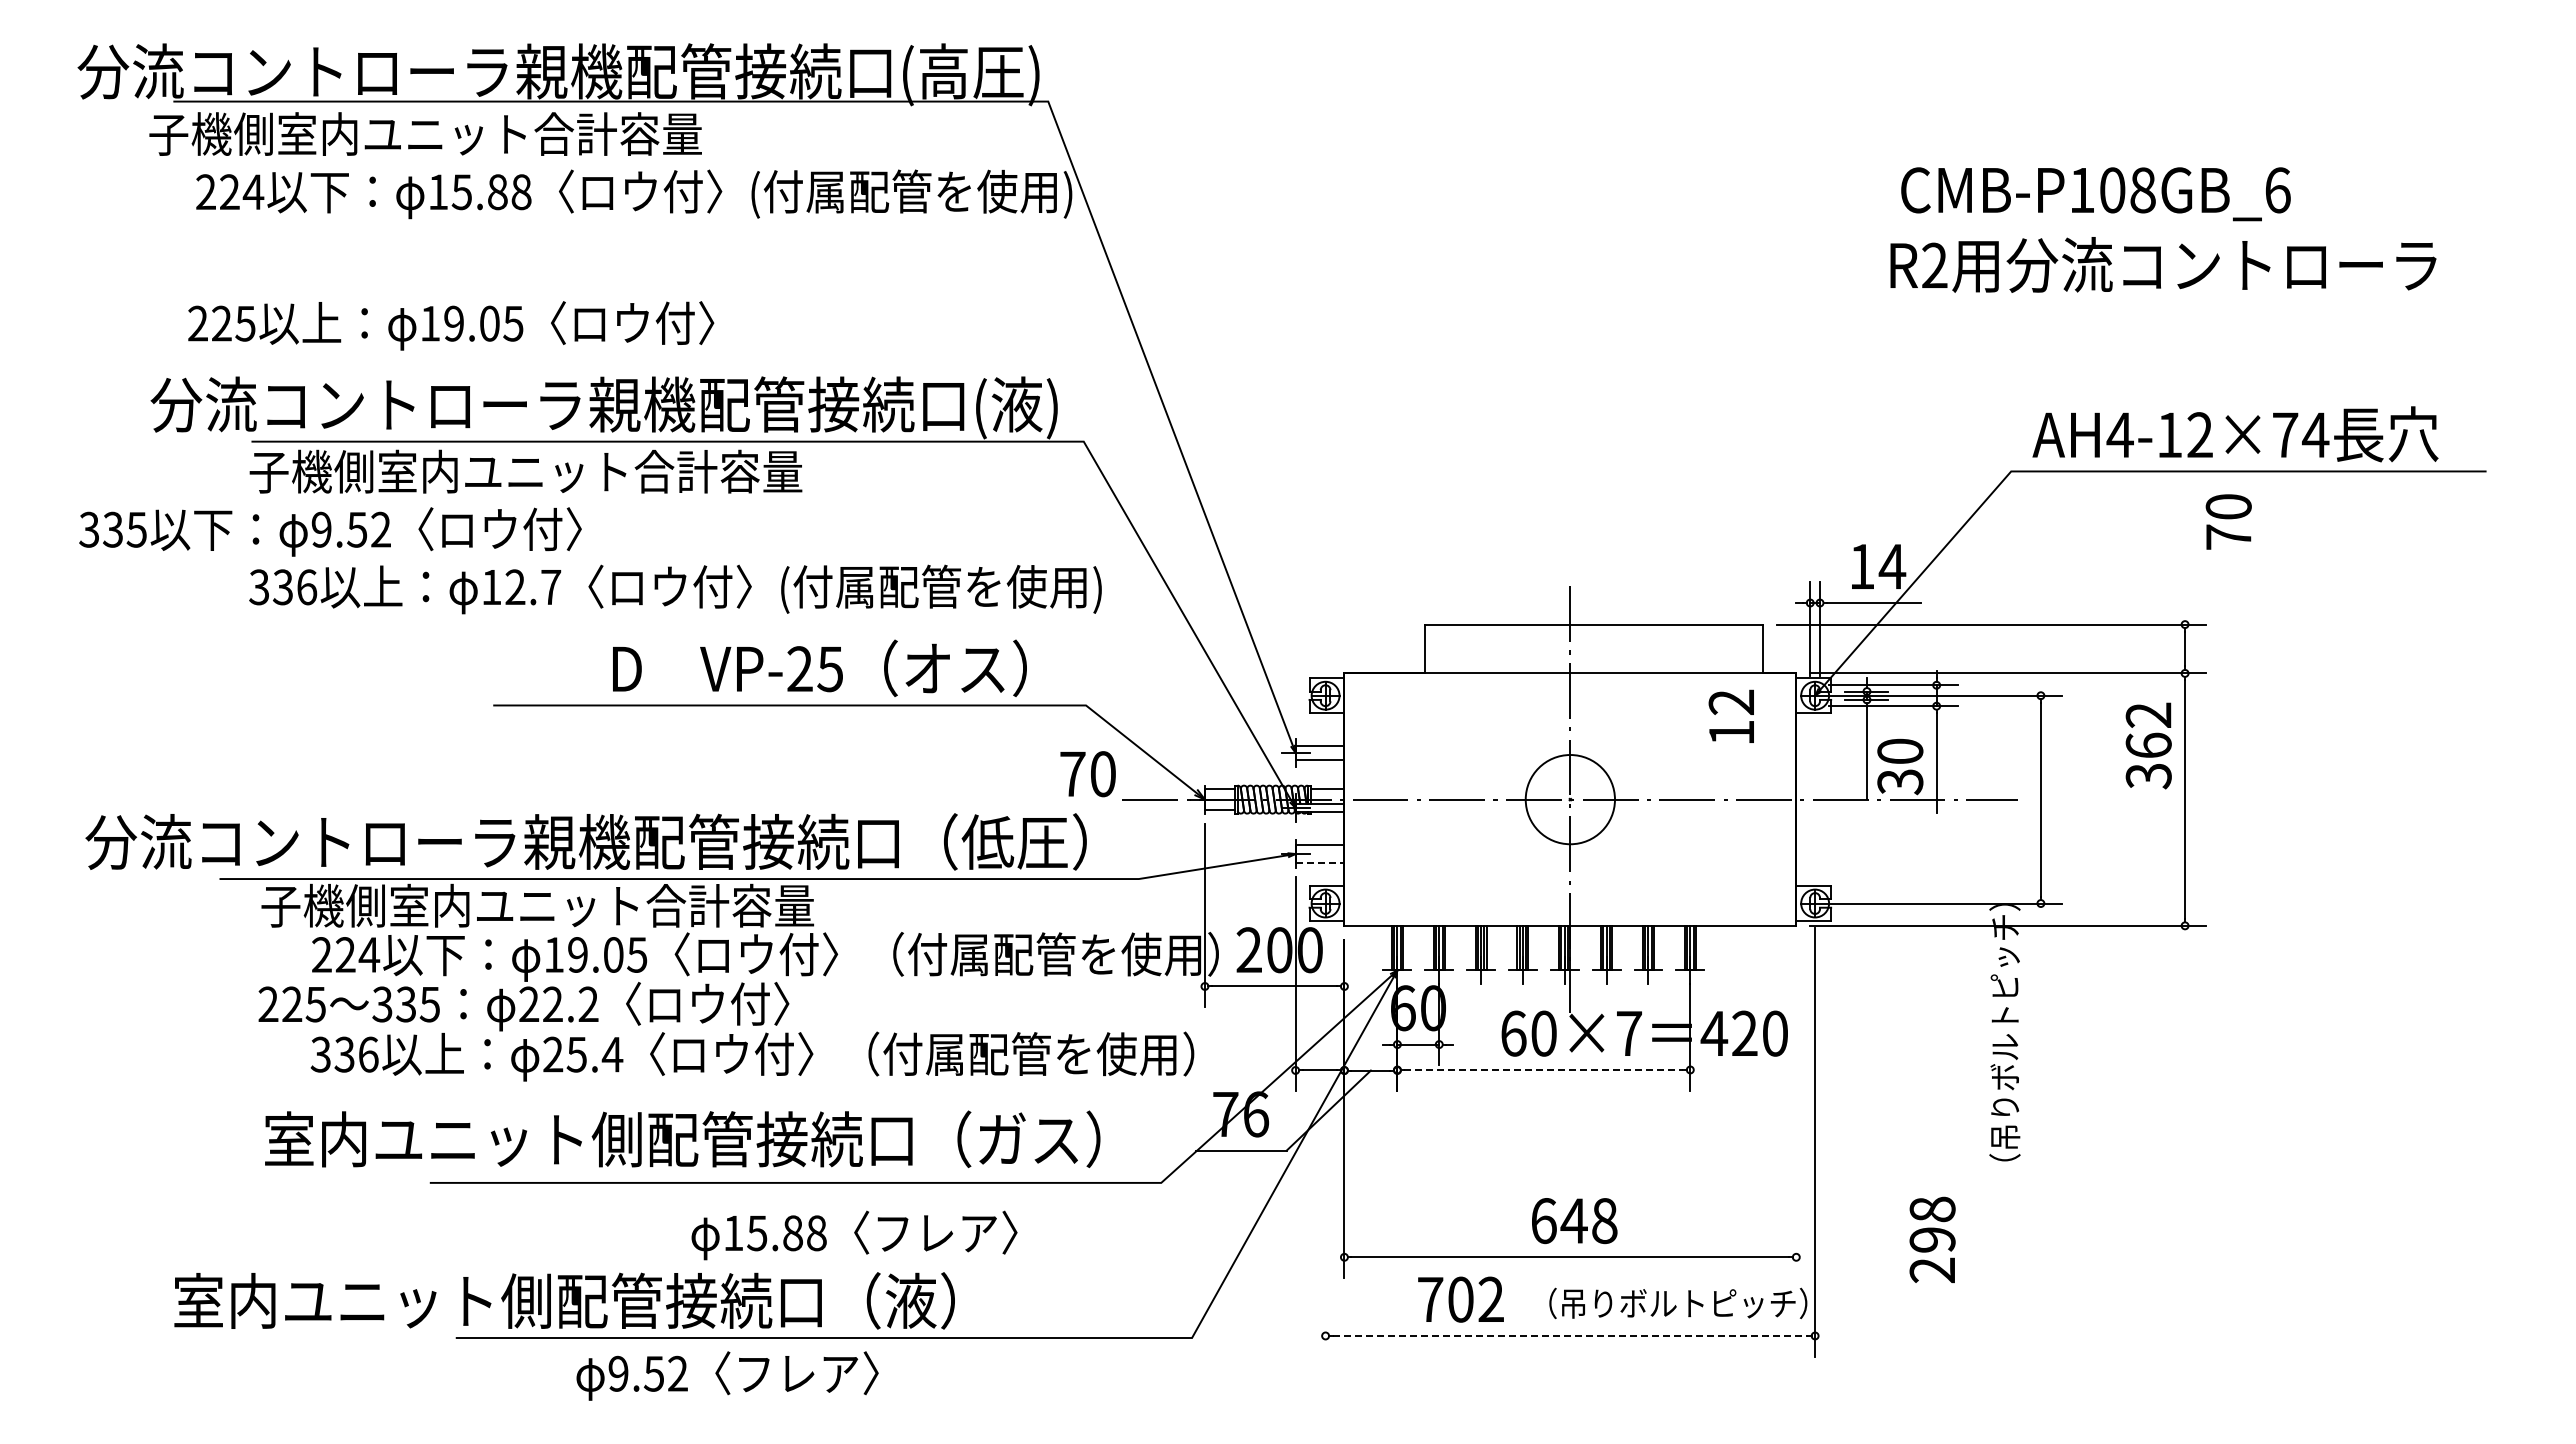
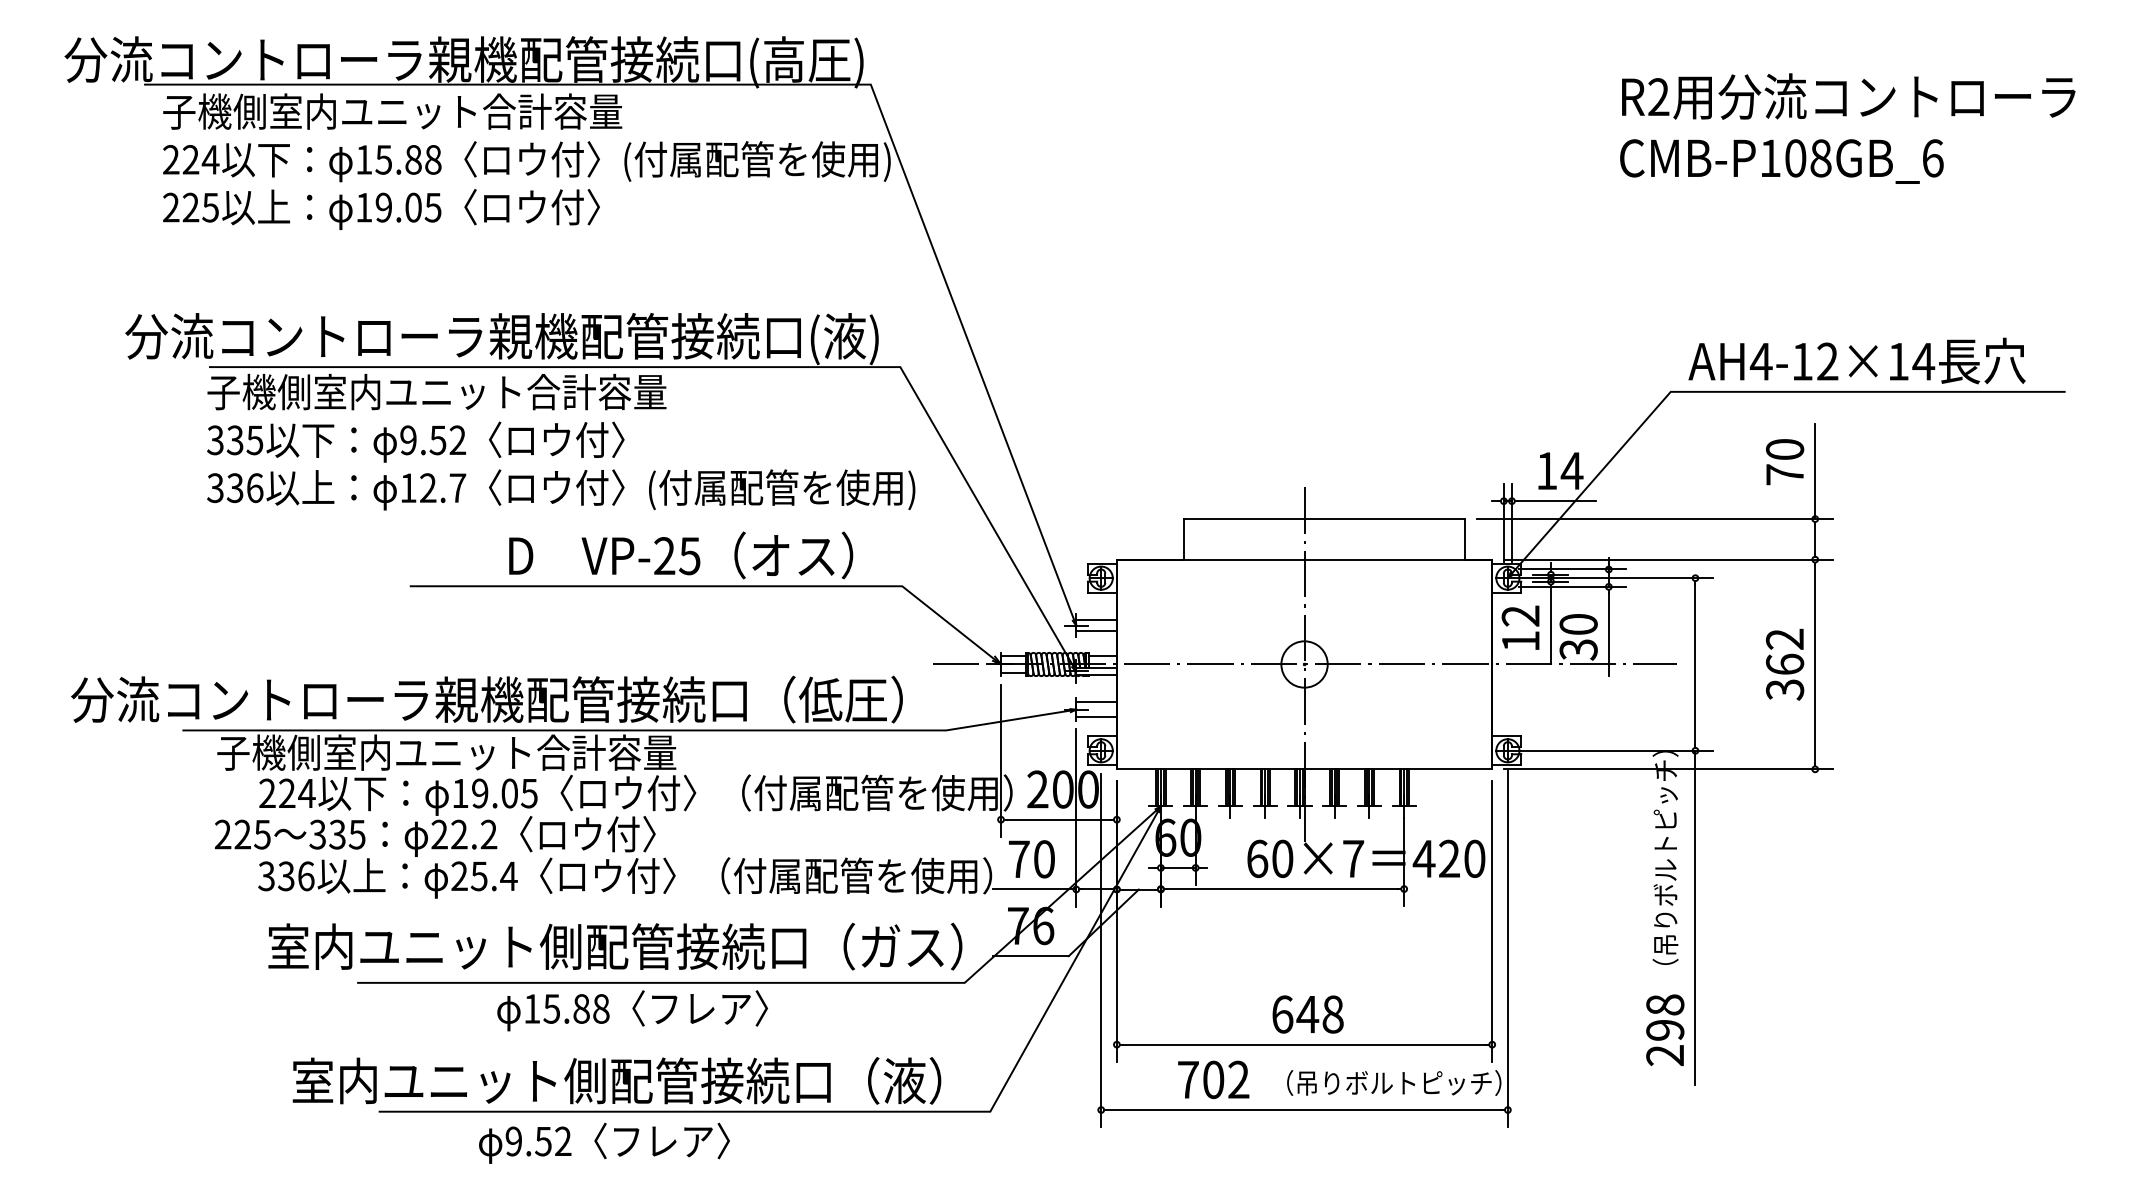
text: (425, 133) -> (392, 111), moved
text: (2095, 194) -> (1781, 161), moved
text: (2163, 264) -> (1848, 96), moved
text: (451, 325) -> (381, 209), moved
text: (2285, 434) -> (1898, 361), AH4-12×74 -> AH4-12×14
text: (2228, 521) -> (1784, 461), moved
text: (330, 531) -> (415, 441), moved
line: (2185, 566) -> (1815, 470), added
text: (1730, 715) -> (1519, 626), moved
text: (2148, 745) -> (1784, 664), moved
text: (1087, 774) -> (1031, 859), moved
circle: (1570, 799) -> (1304, 664), size x0.62
line: (1320, 862) -> (1096, 716), dashed -> solid
line: (1544, 1069) -> (1283, 888), dashed -> solid
line: (1245, 1070) -> (1034, 889), added
line: (2040, 1104) -> (1695, 917), added
line: (1796, 1108) -> (1492, 921), added
text: (682, 1138) -> (615, 945), moved
line: (1325, 1143) -> (1101, 950), added
text: (854, 1235) -> (632, 1010), moved
text: (1932, 1239) -> (1665, 1029), moved
text: (564, 1300) -> (616, 1080), moved
line: (1570, 1335) -> (1304, 1109), dashed -> solid

